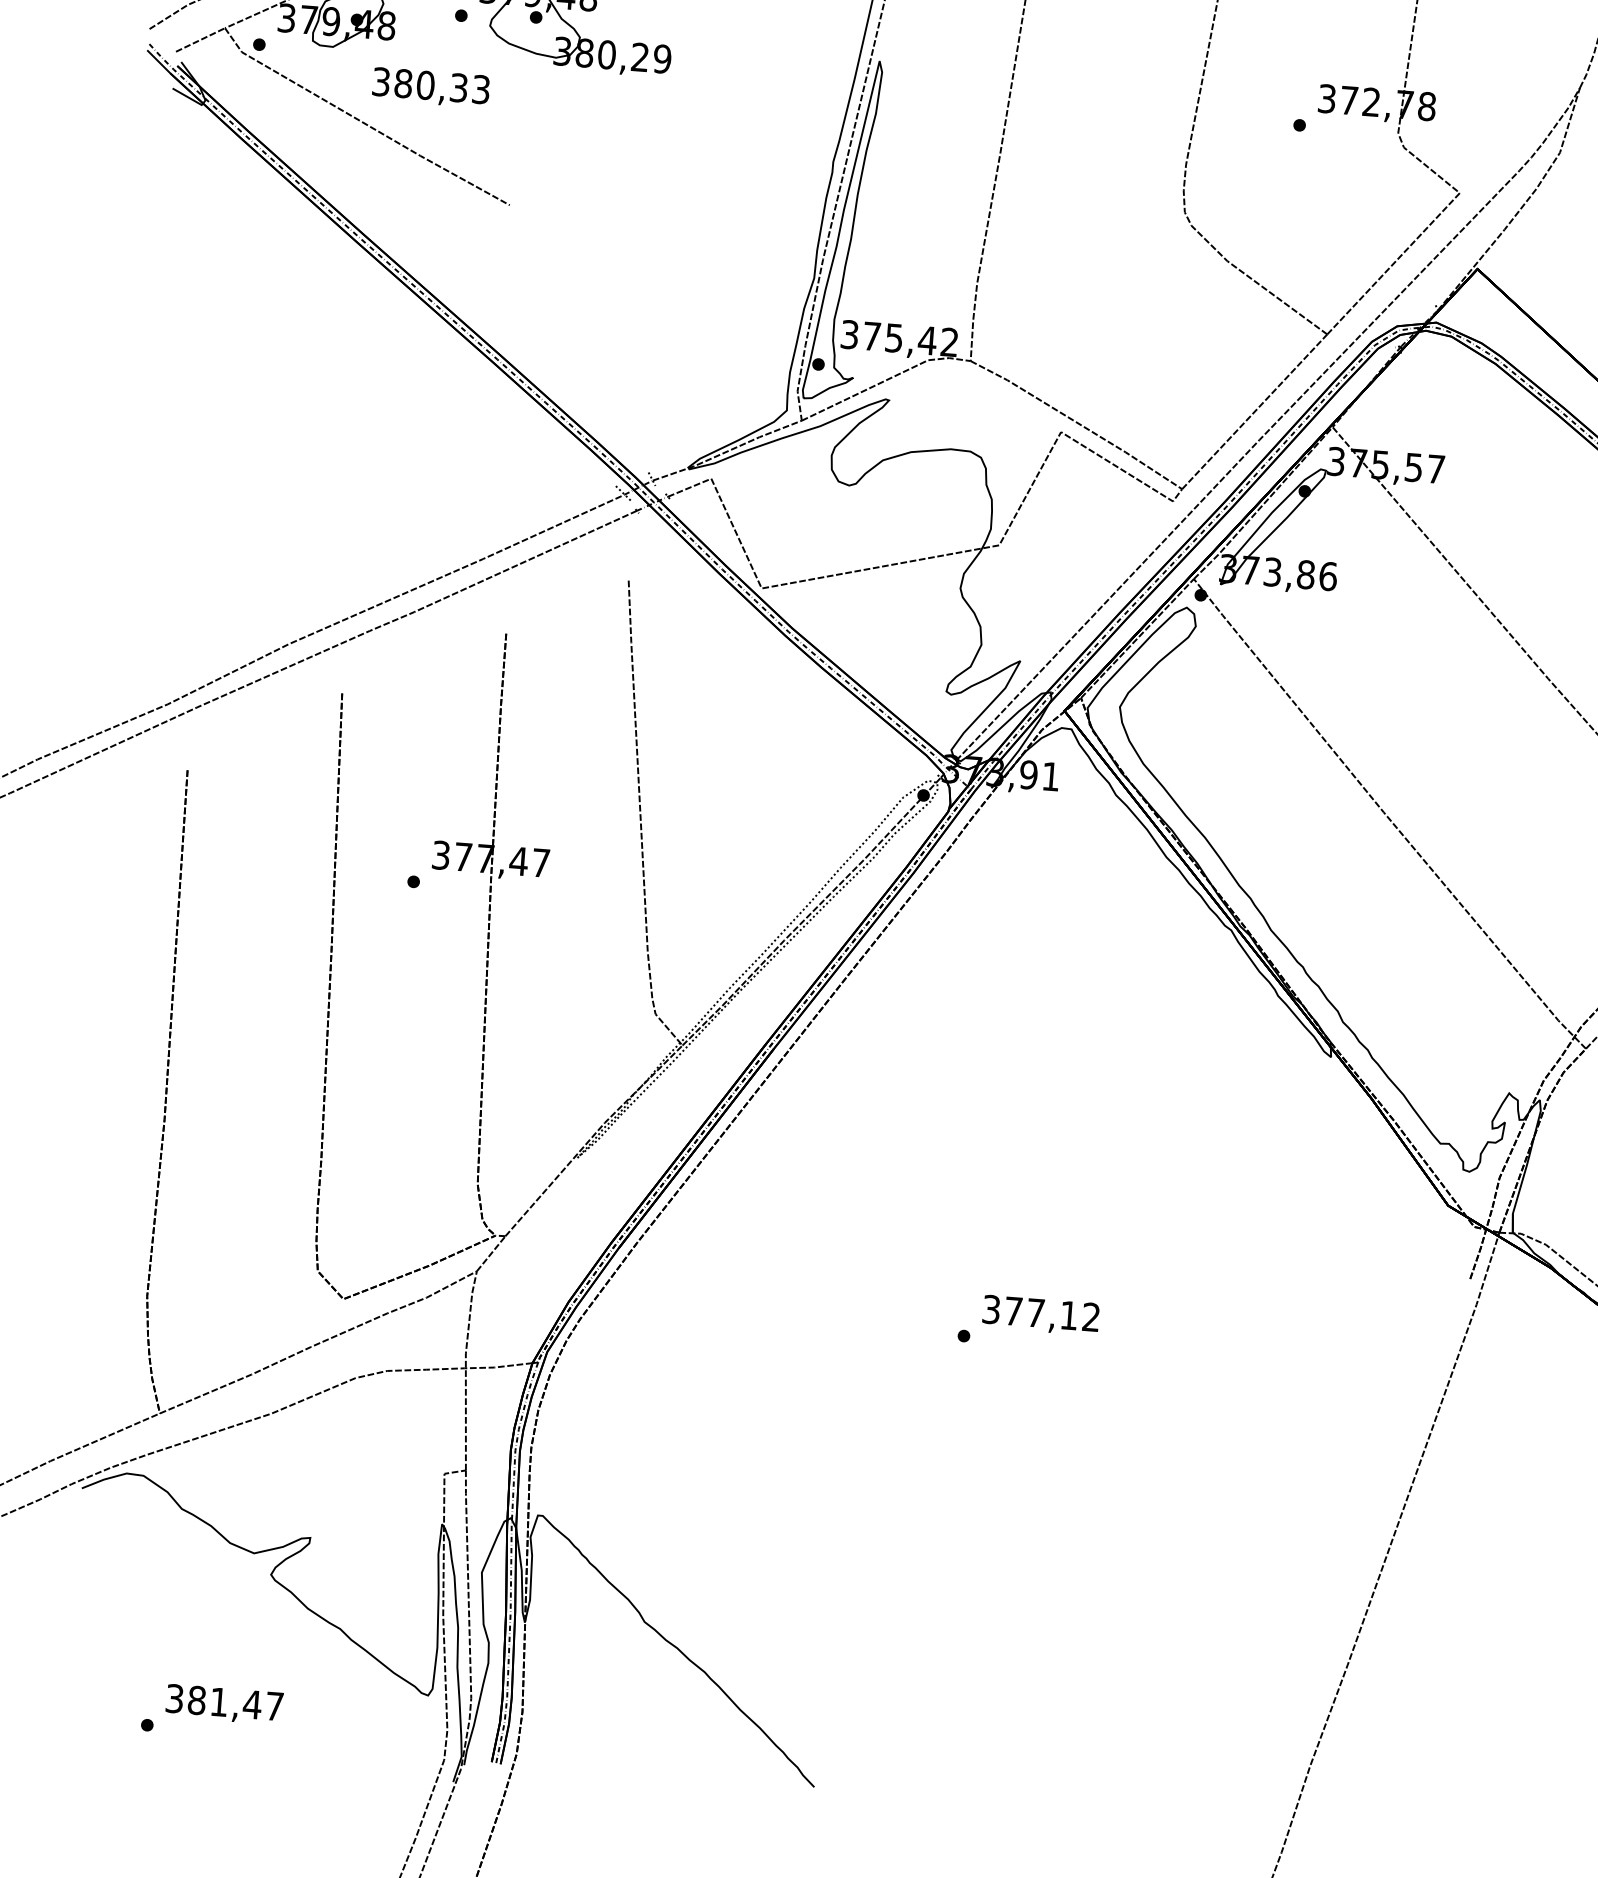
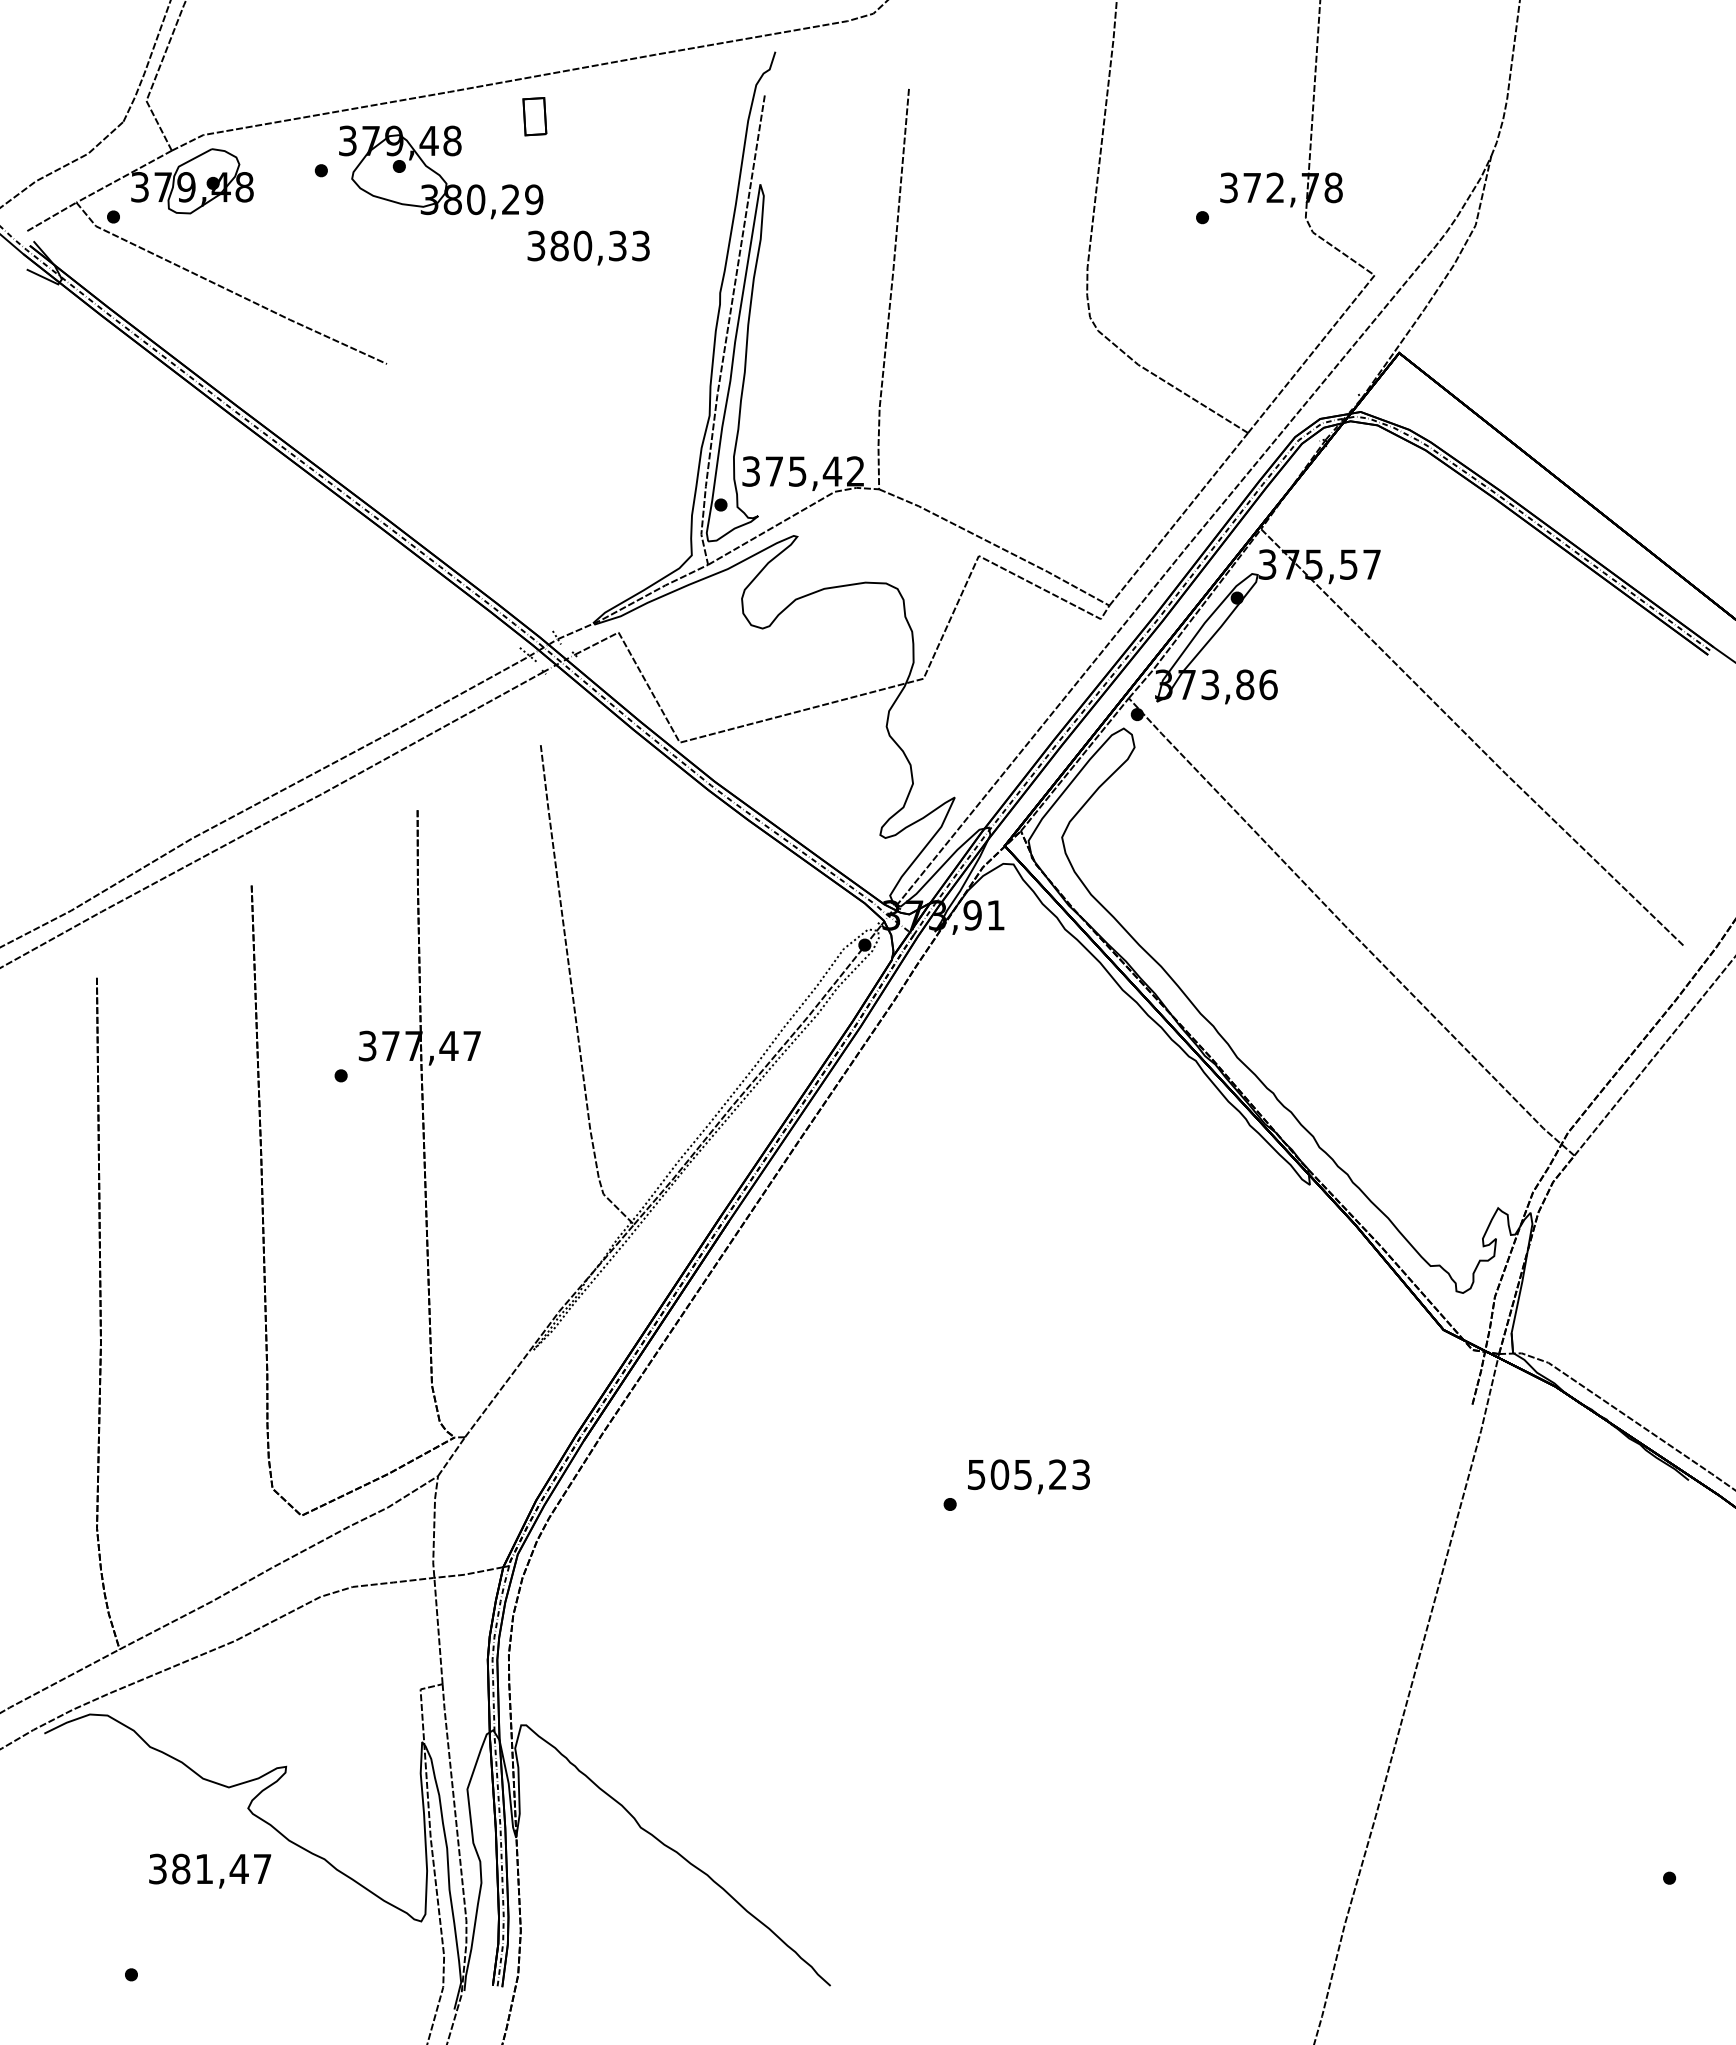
text: (430, 87) -> (588, 247), moved
text: (1040, 1313) -> (1028, 1474), 377,12 -> 505,23
text: (224, 1703) -> (210, 1870), moved

